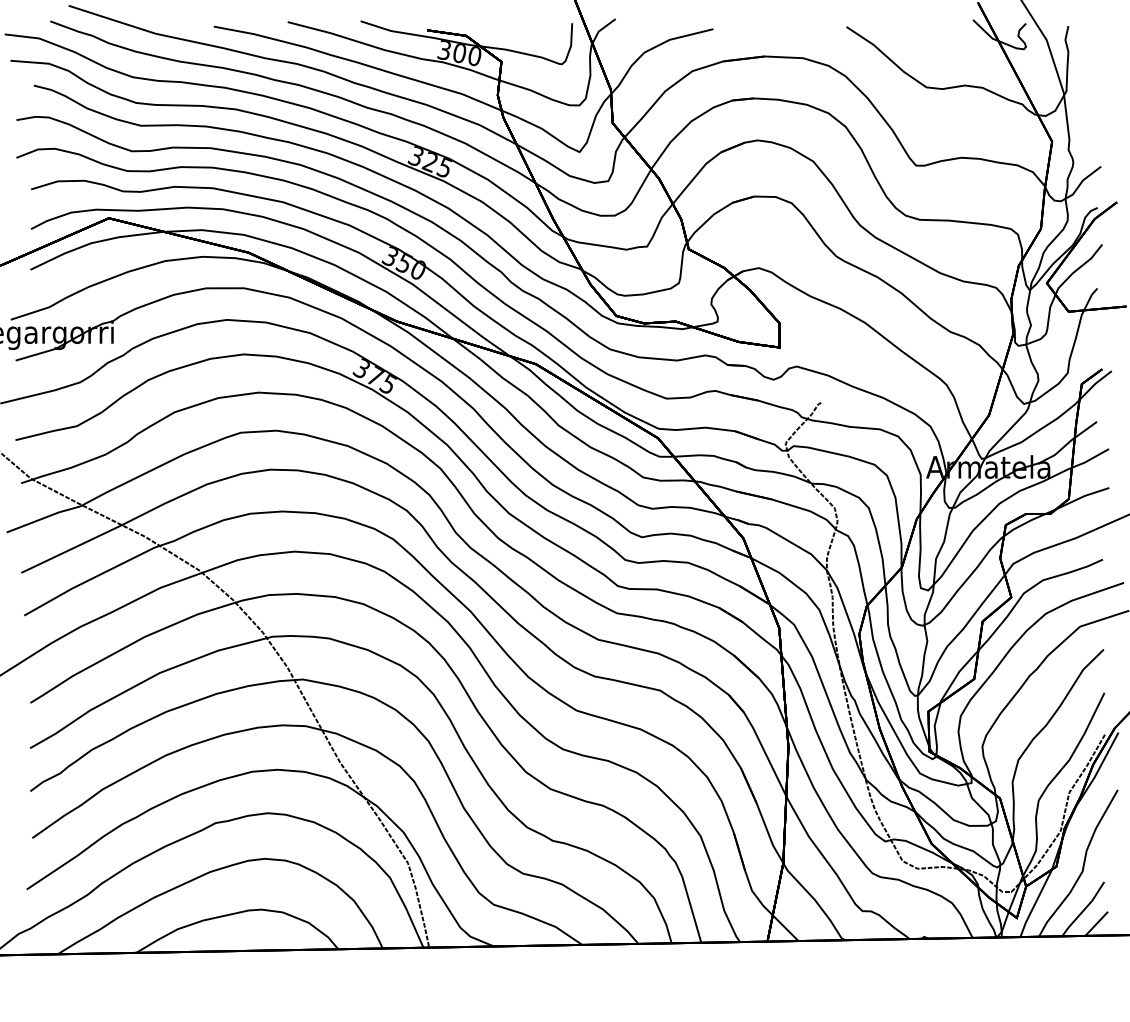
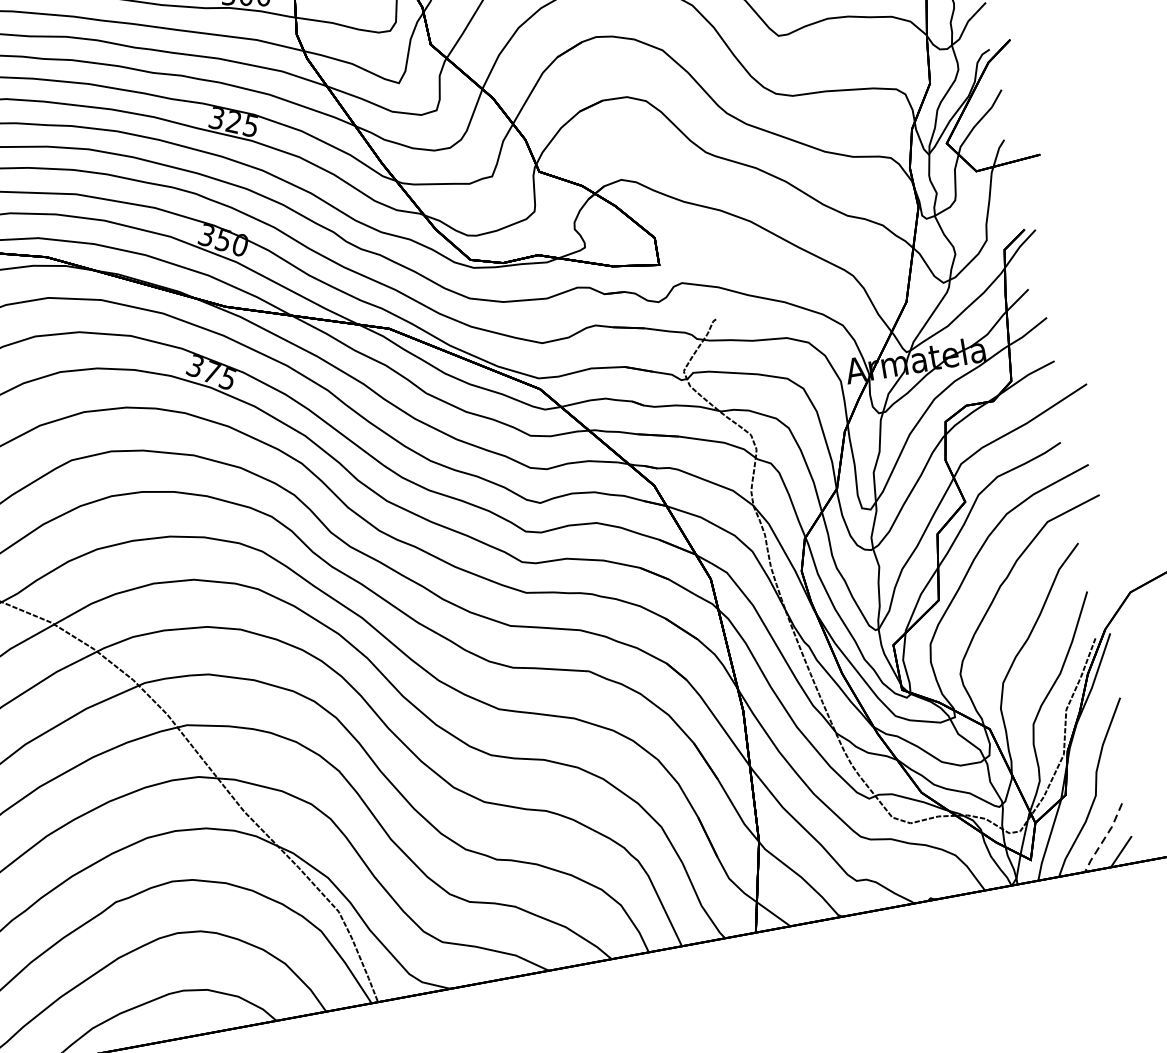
line: (1084, 909) -> (1105, 837), solid -> dashed

